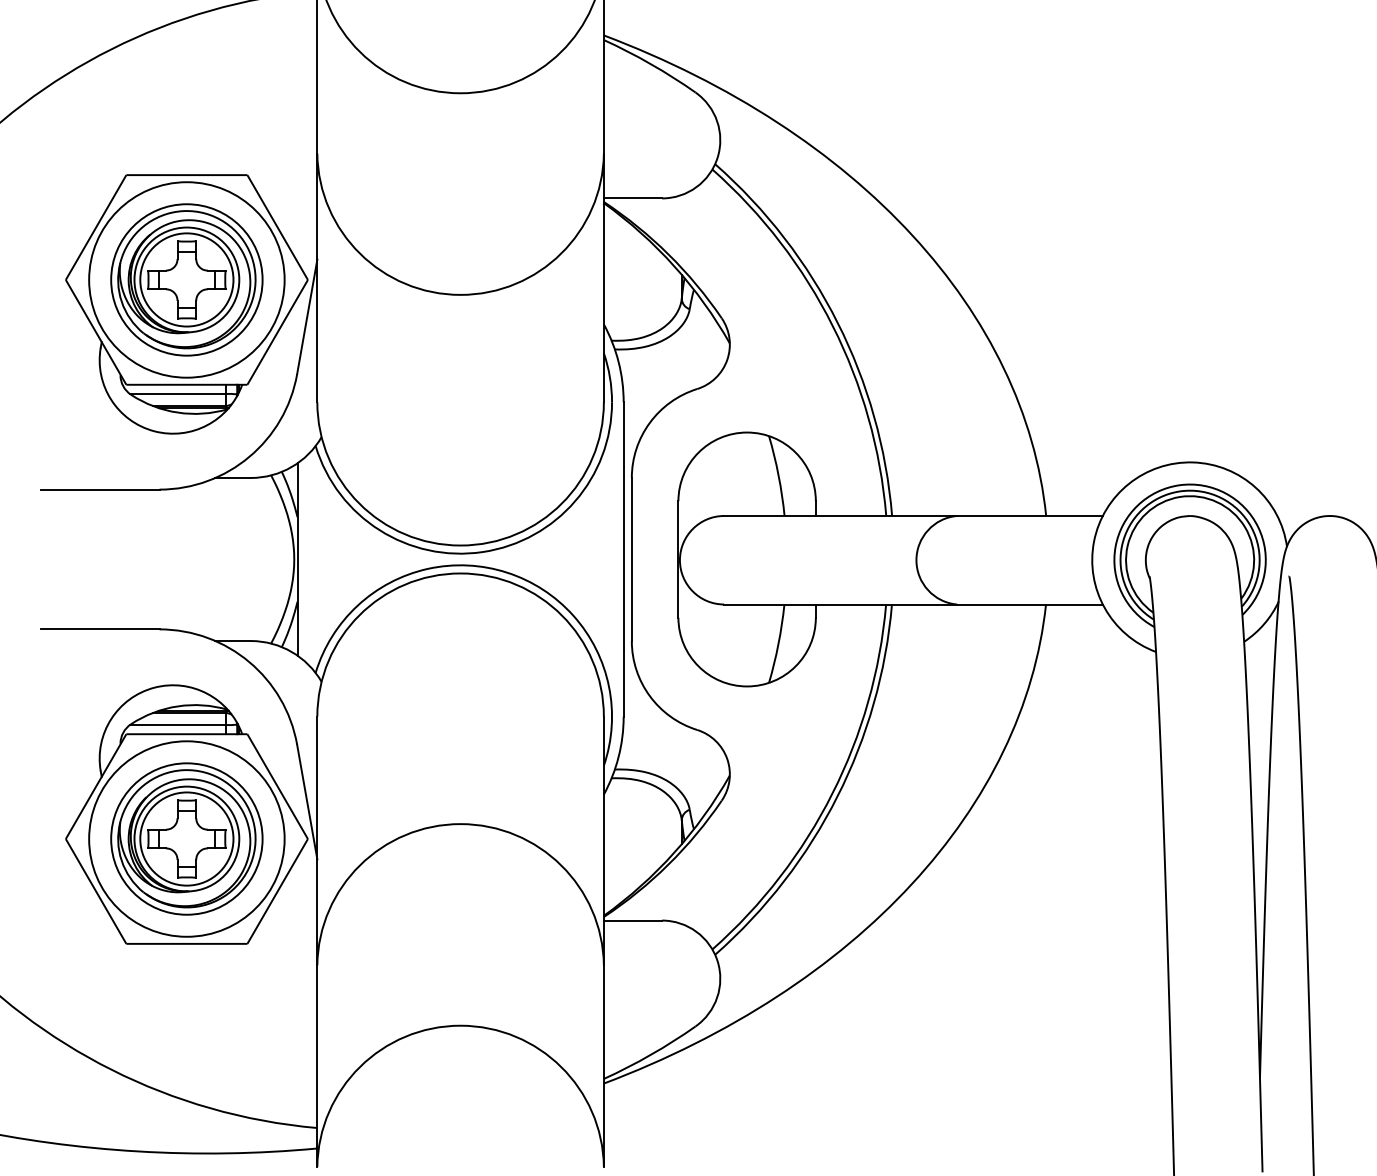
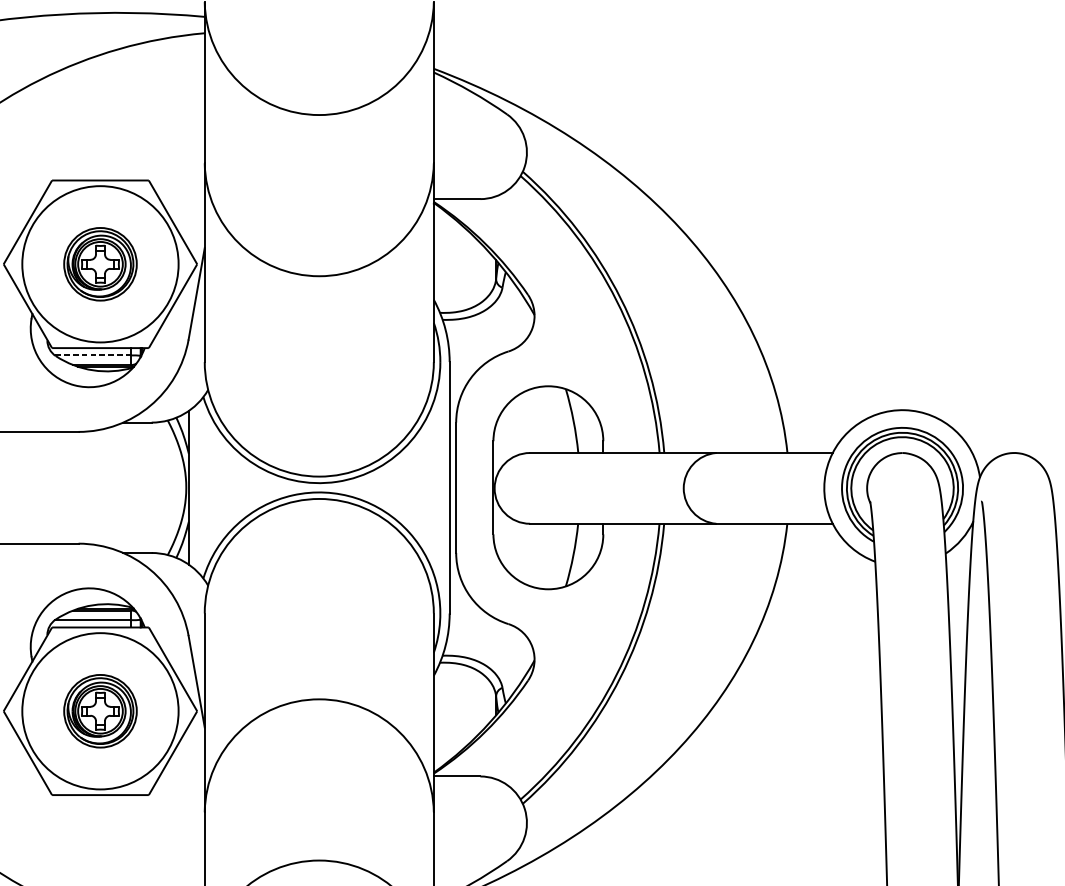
part: (186, 279) -> (100, 263), size x0.6
line: (177, 393) -> (92, 355), solid -> dashed
part: (186, 838) -> (100, 710), size x0.6

